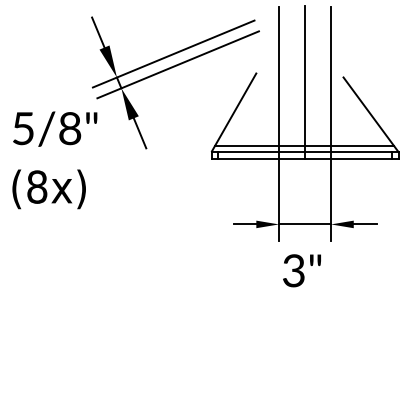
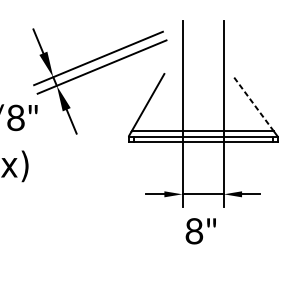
line: (305, 81) -> (203, 80), removed
line: (368, 111) -> (253, 104), solid -> dashed
text: (293, 270) -> (194, 231), 3" -> 8"

